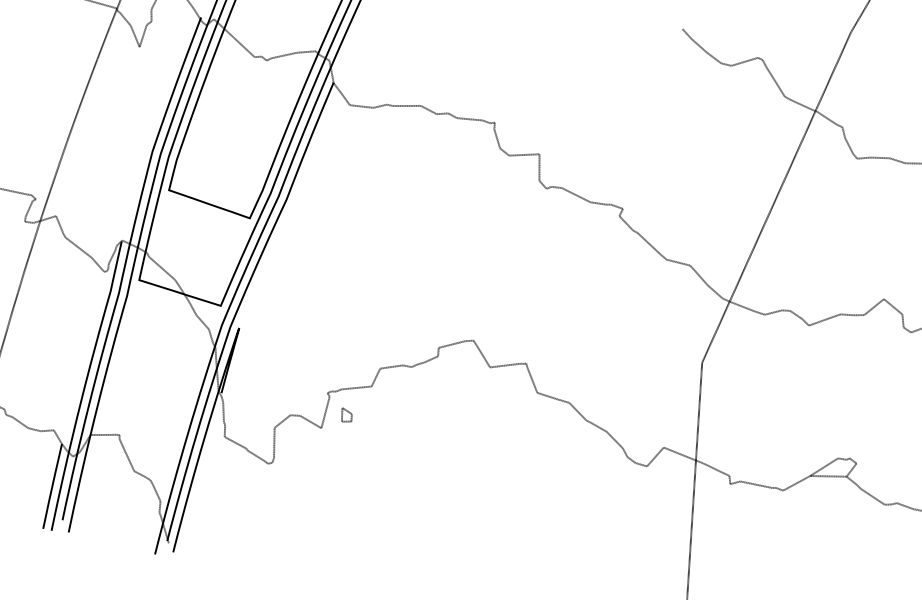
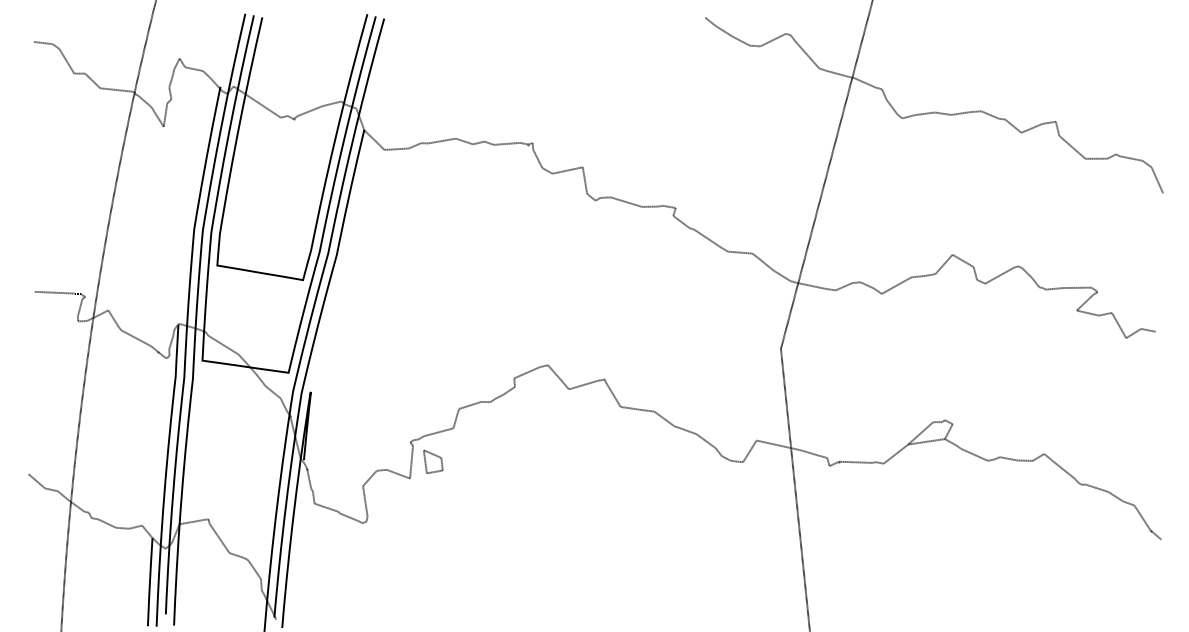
part: (346, 415) -> (433, 461), size x1.67

